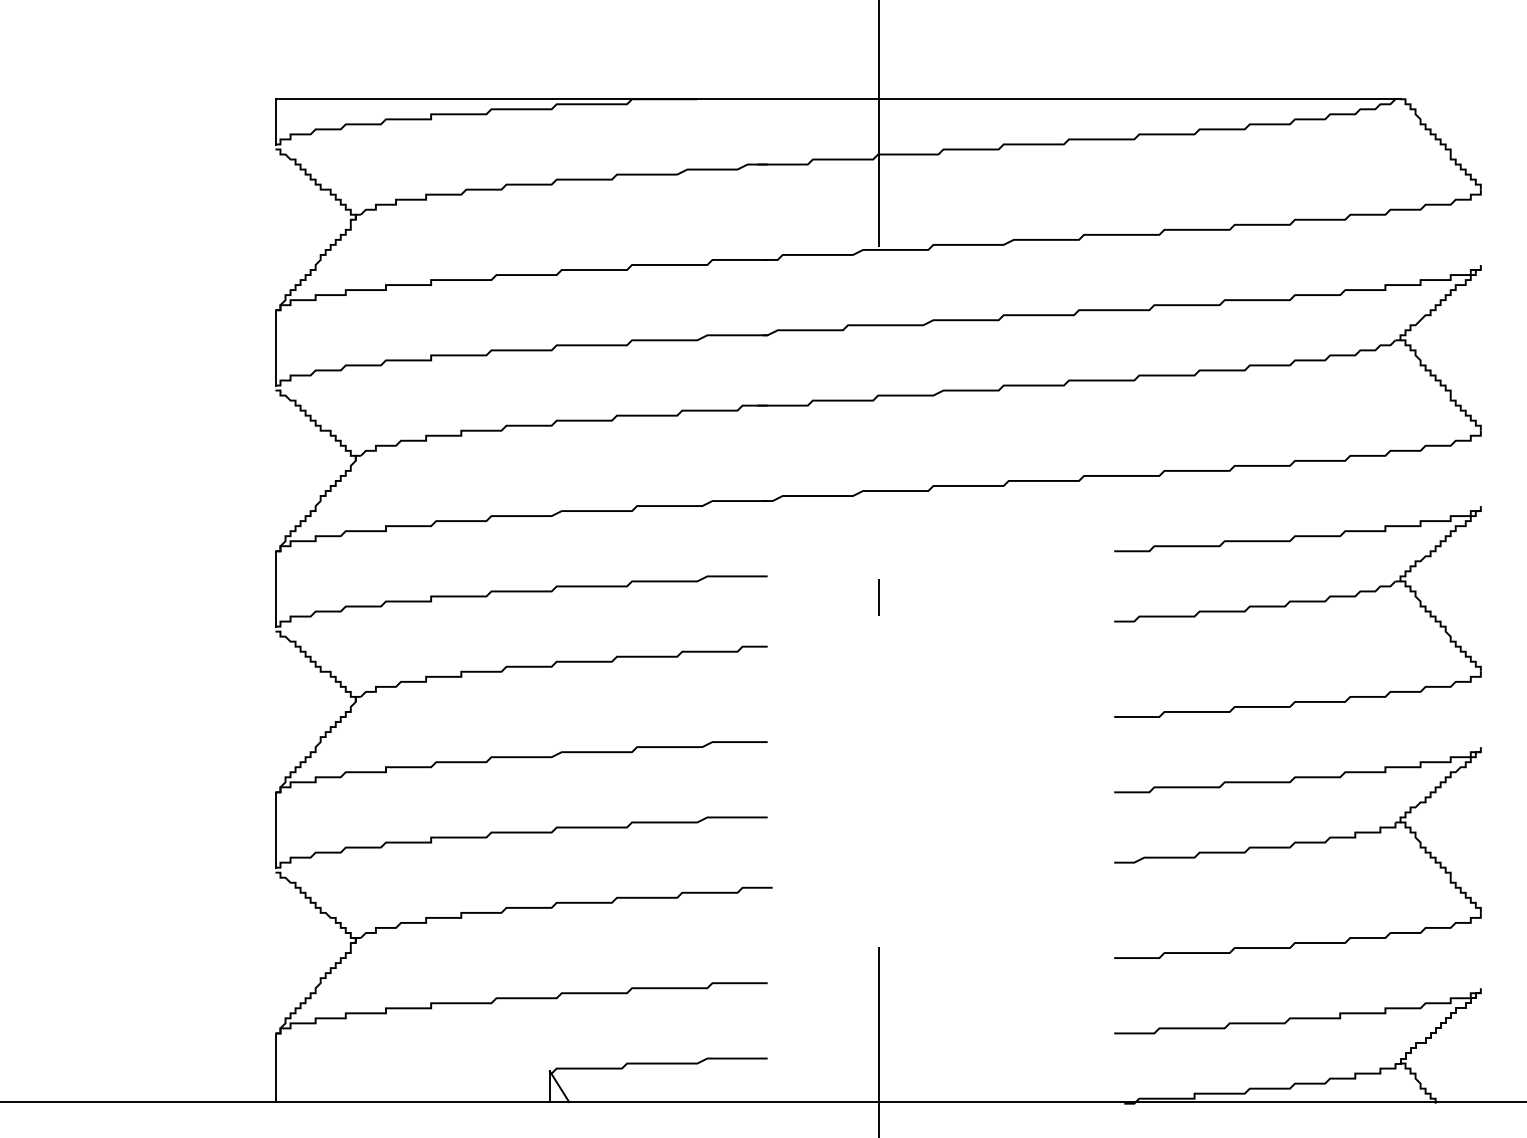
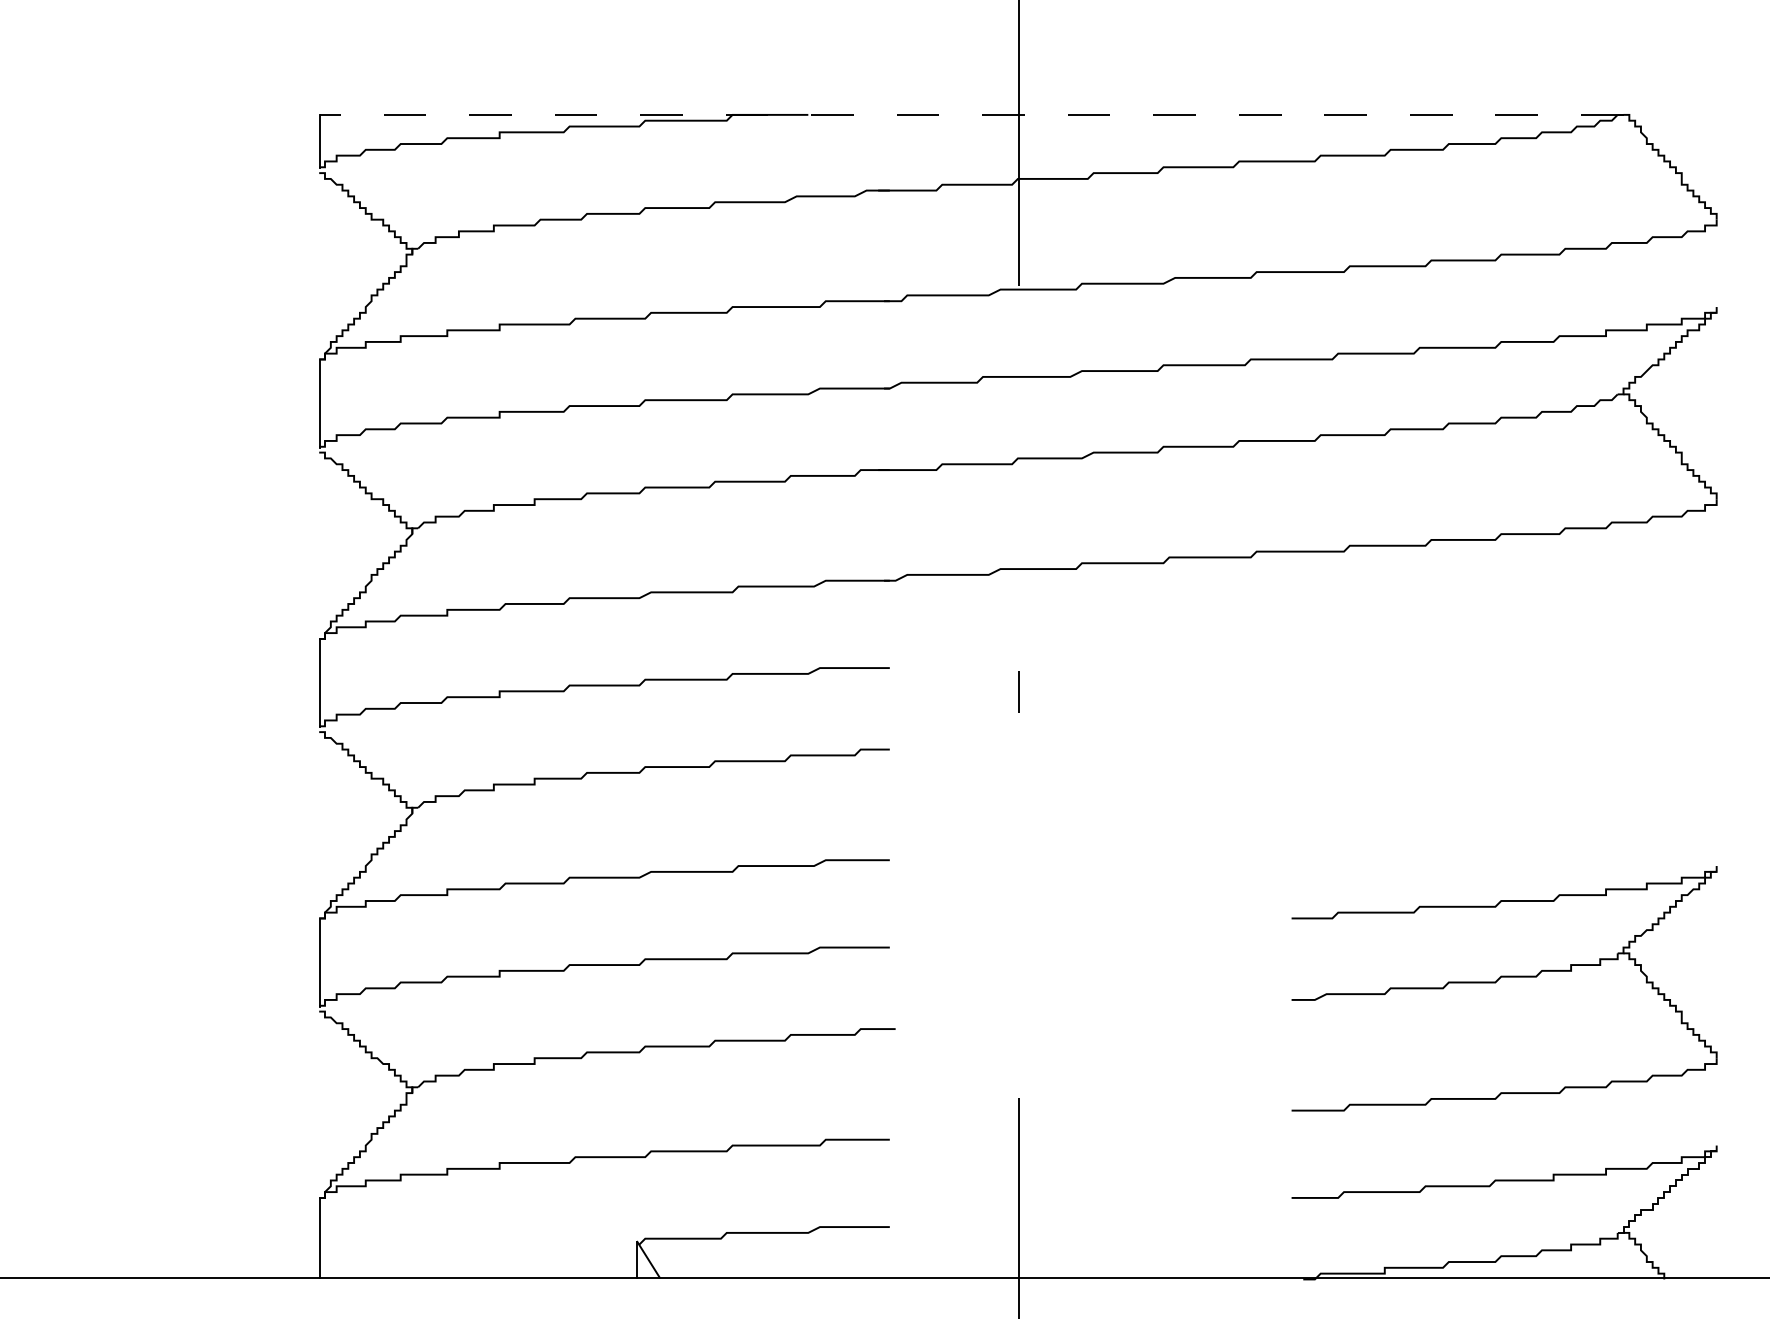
line: (837, 99) -> (970, 115), solid -> dashed
part: (1297, 602) -> (1504, 698), removed

